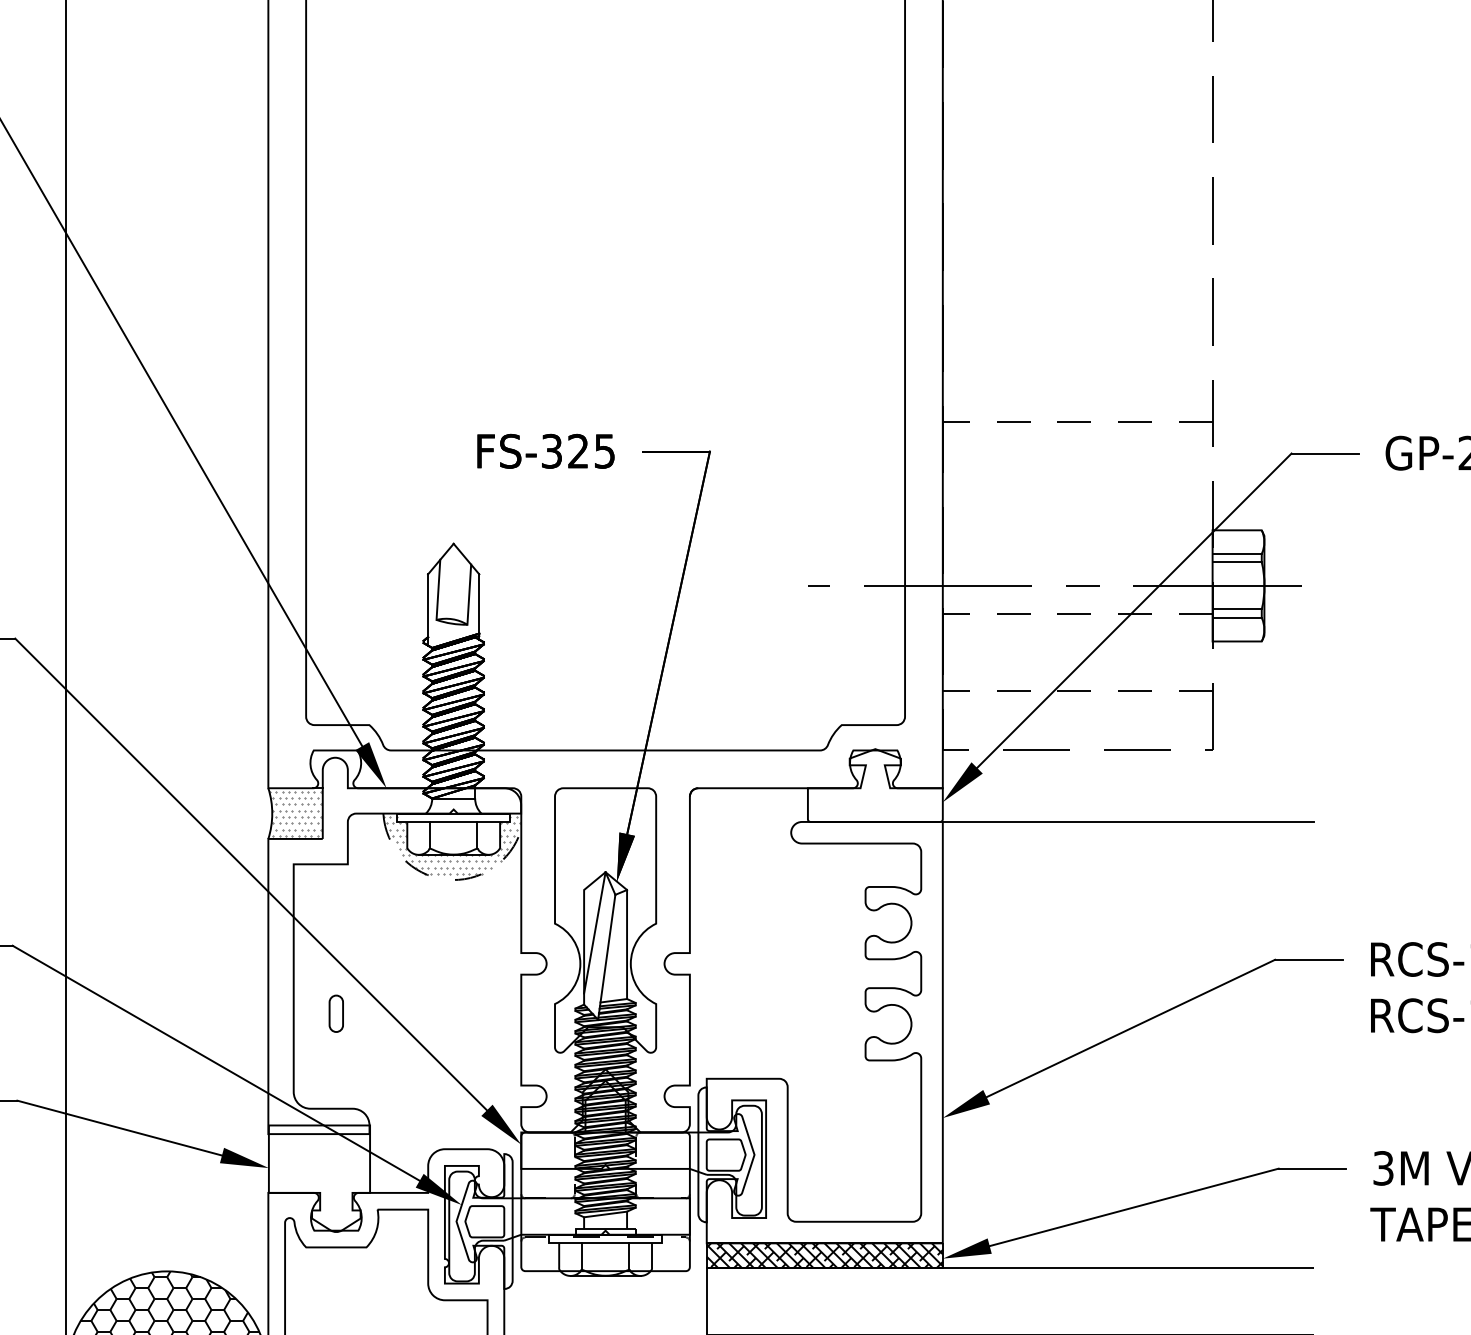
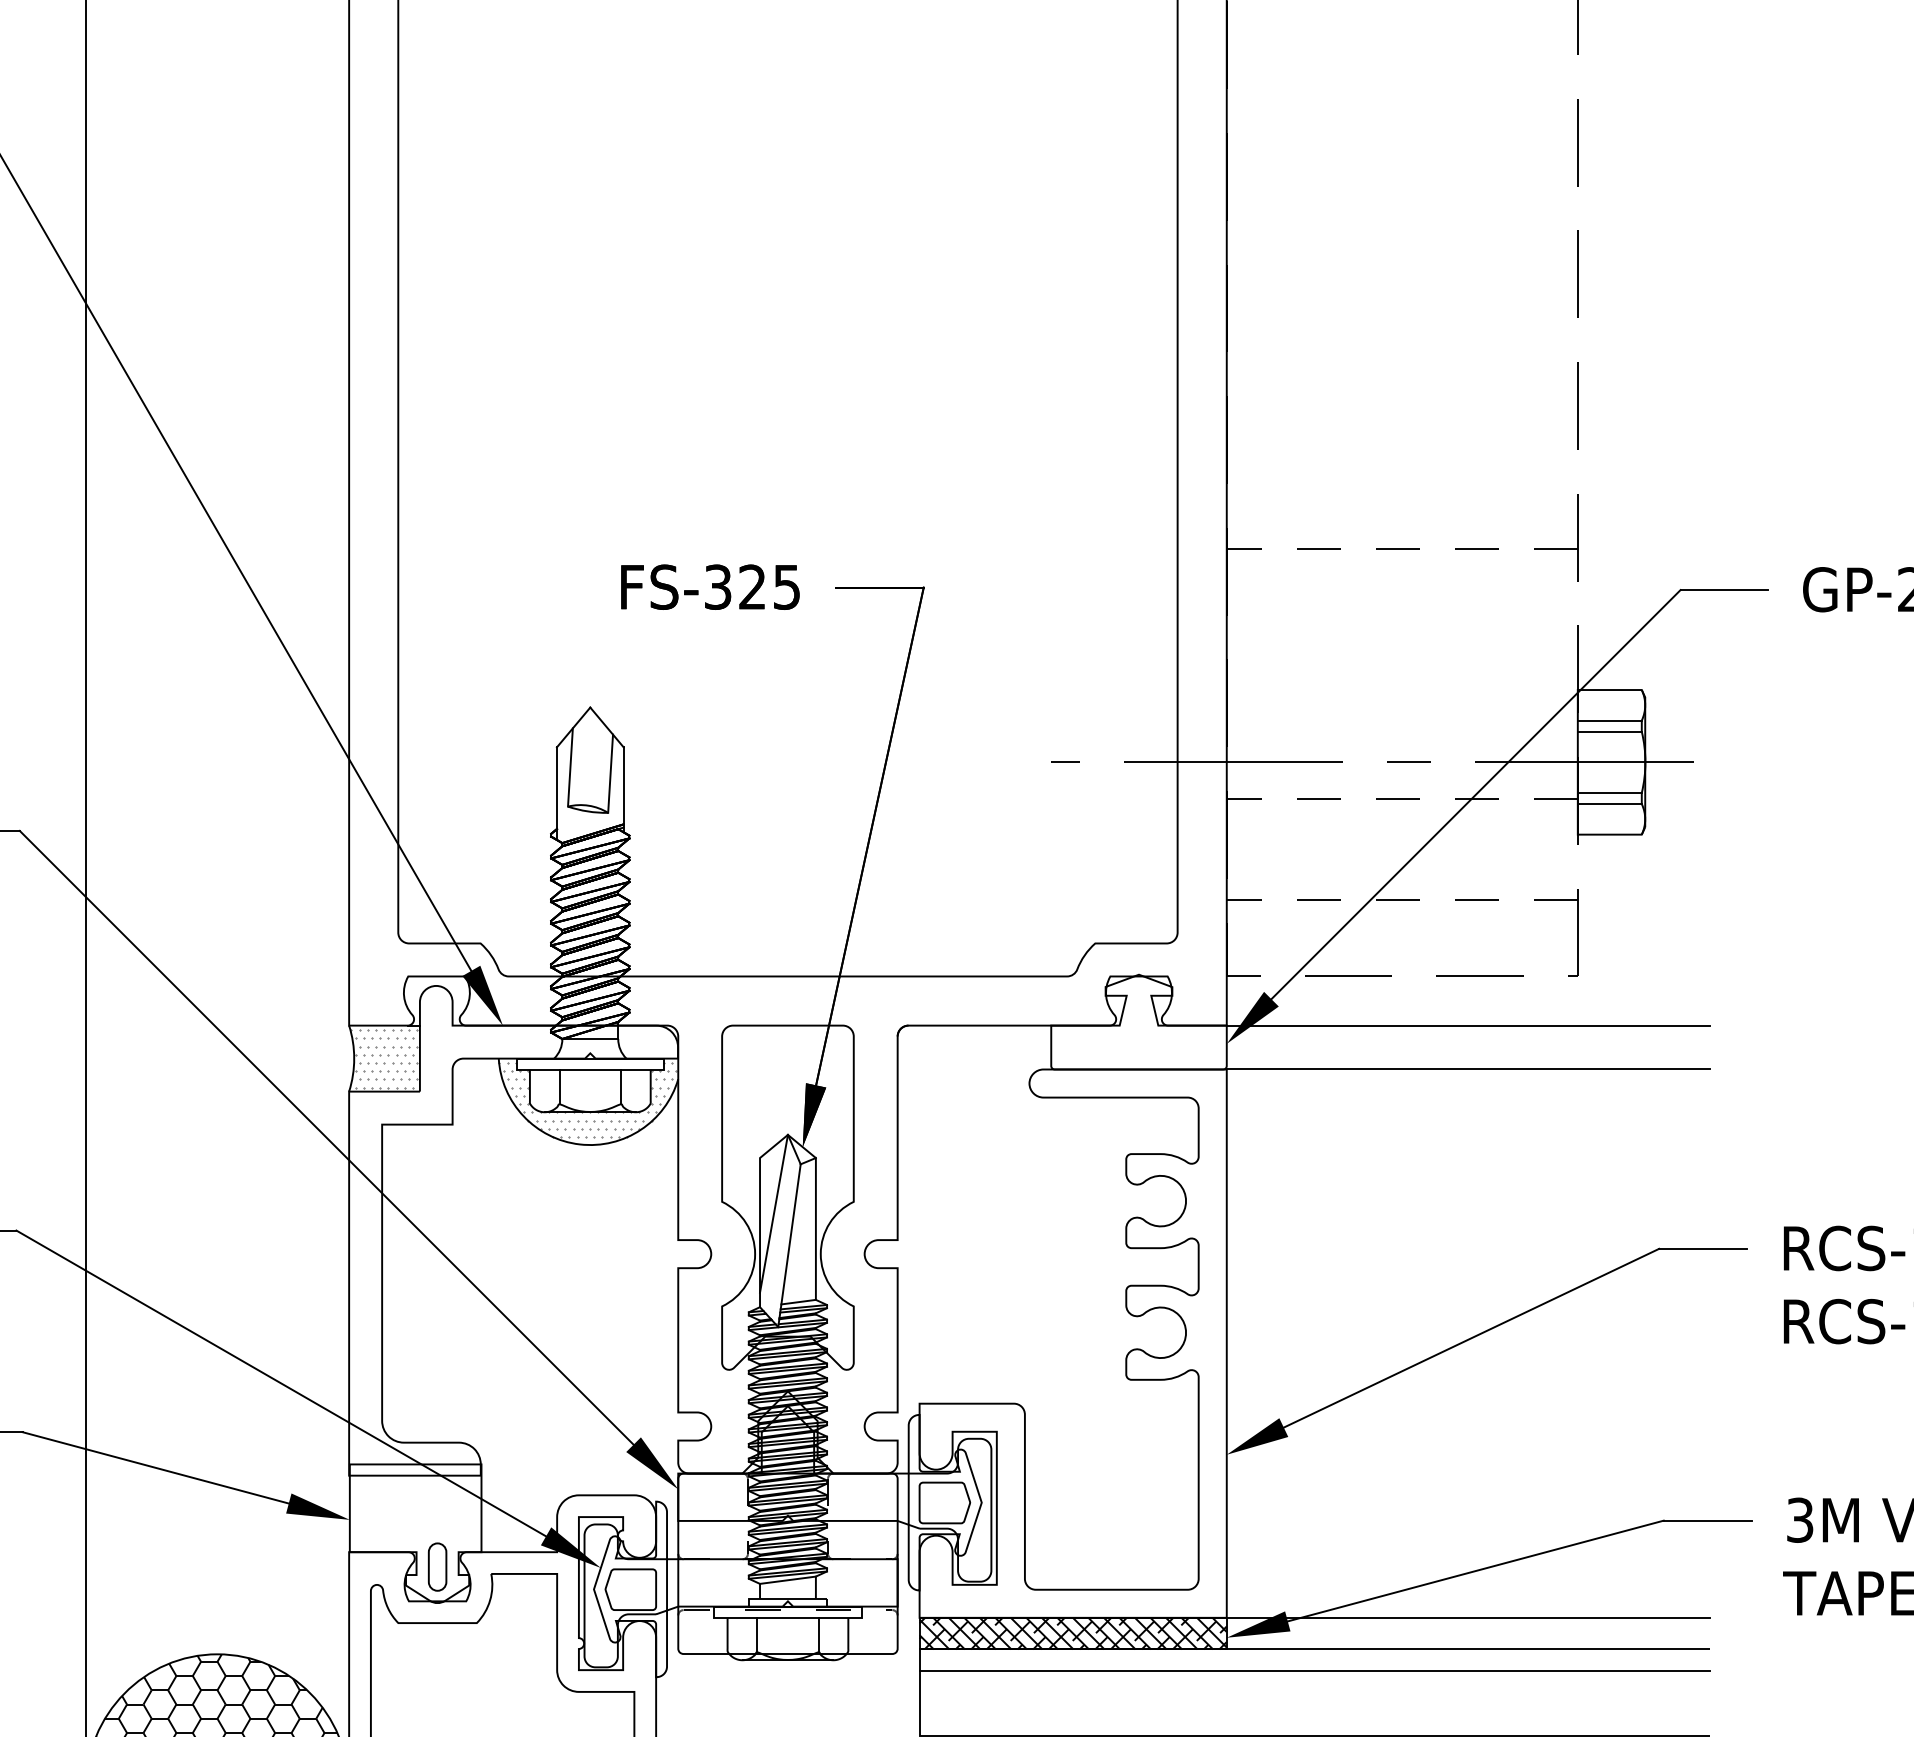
line: (1127, 788) -> (1467, 1025), added
arc: (445, 879) -> (579, 1144), dashed -> solid
part: (336, 1013) -> (437, 1566), moved
line: (1127, 1243) -> (1467, 1617), added
line: (1010, 1284) -> (1314, 1671), added

